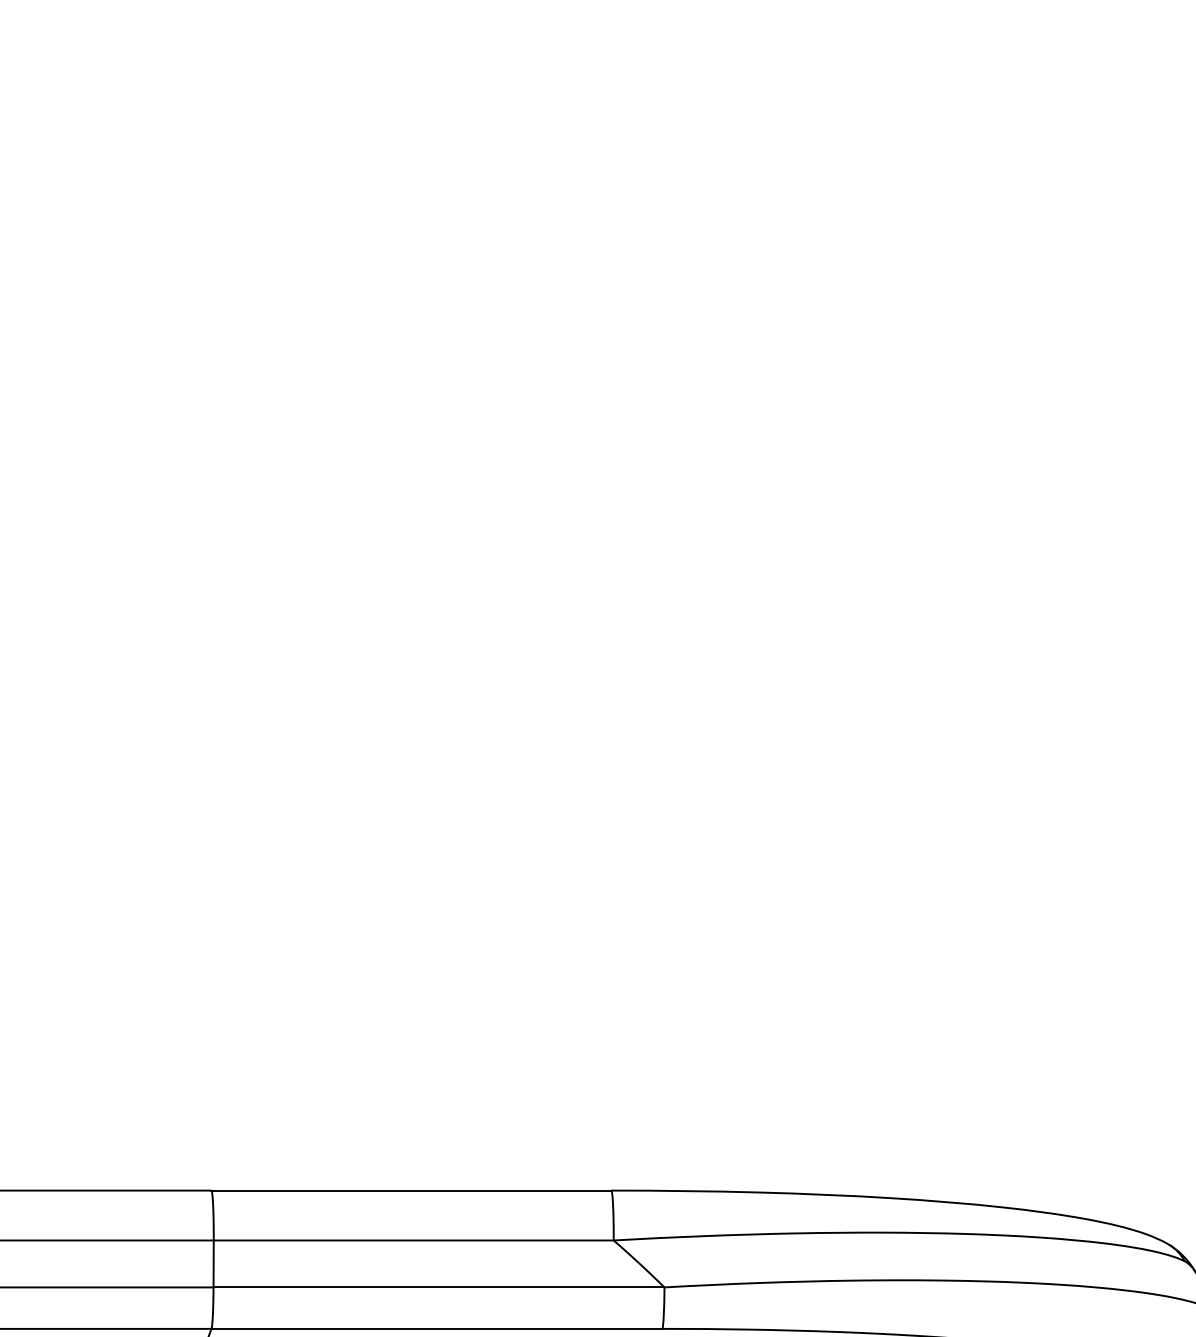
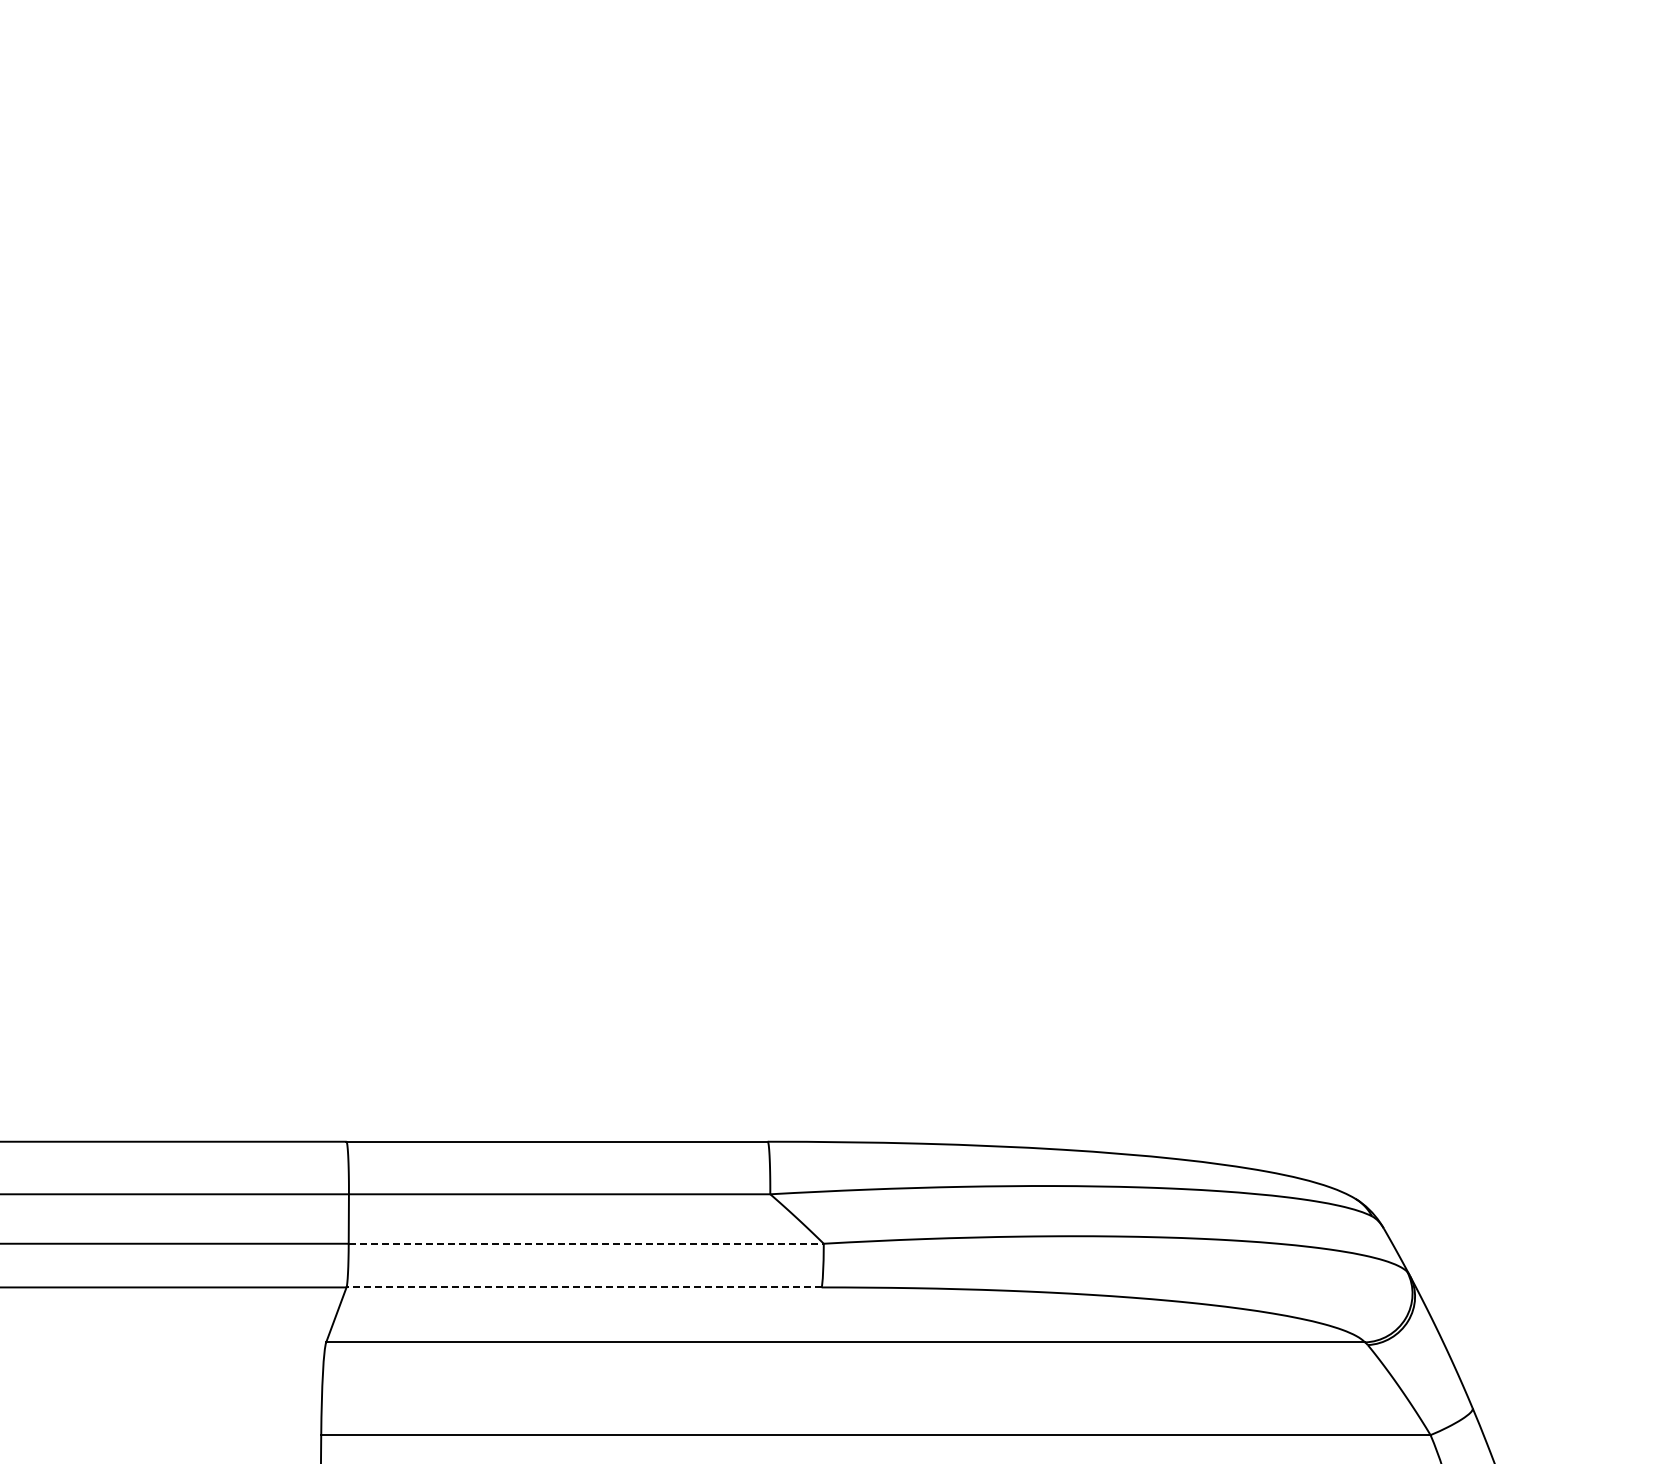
line: (439, 1287) -> (586, 1243), solid -> dashed
line: (437, 1328) -> (584, 1287), solid -> dashed

